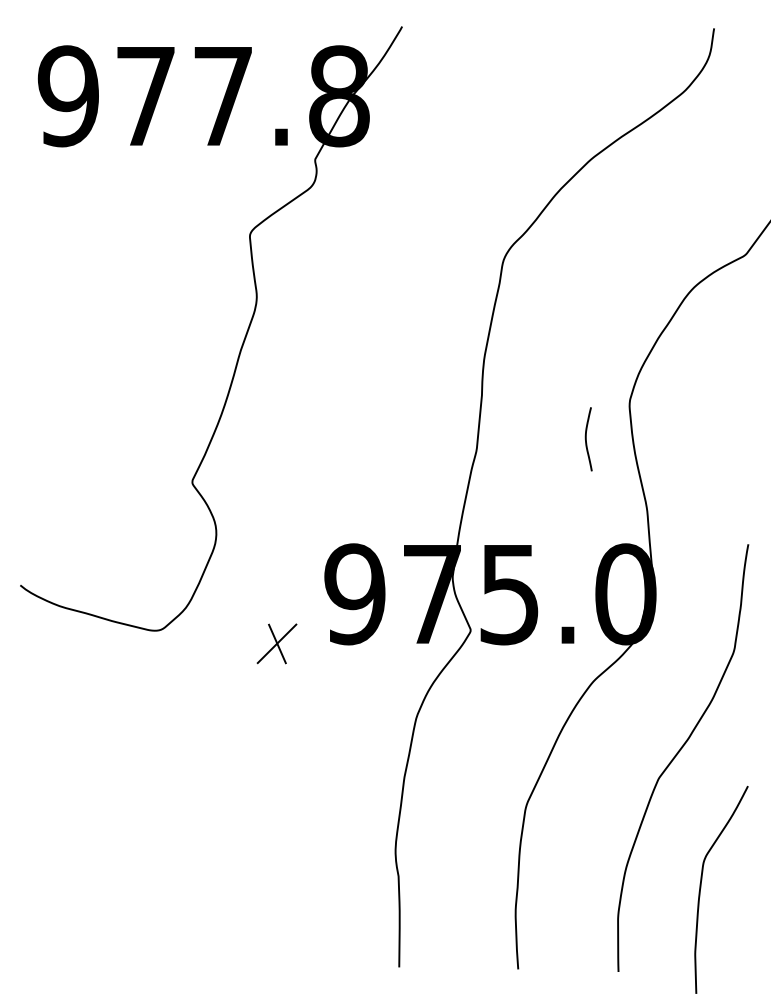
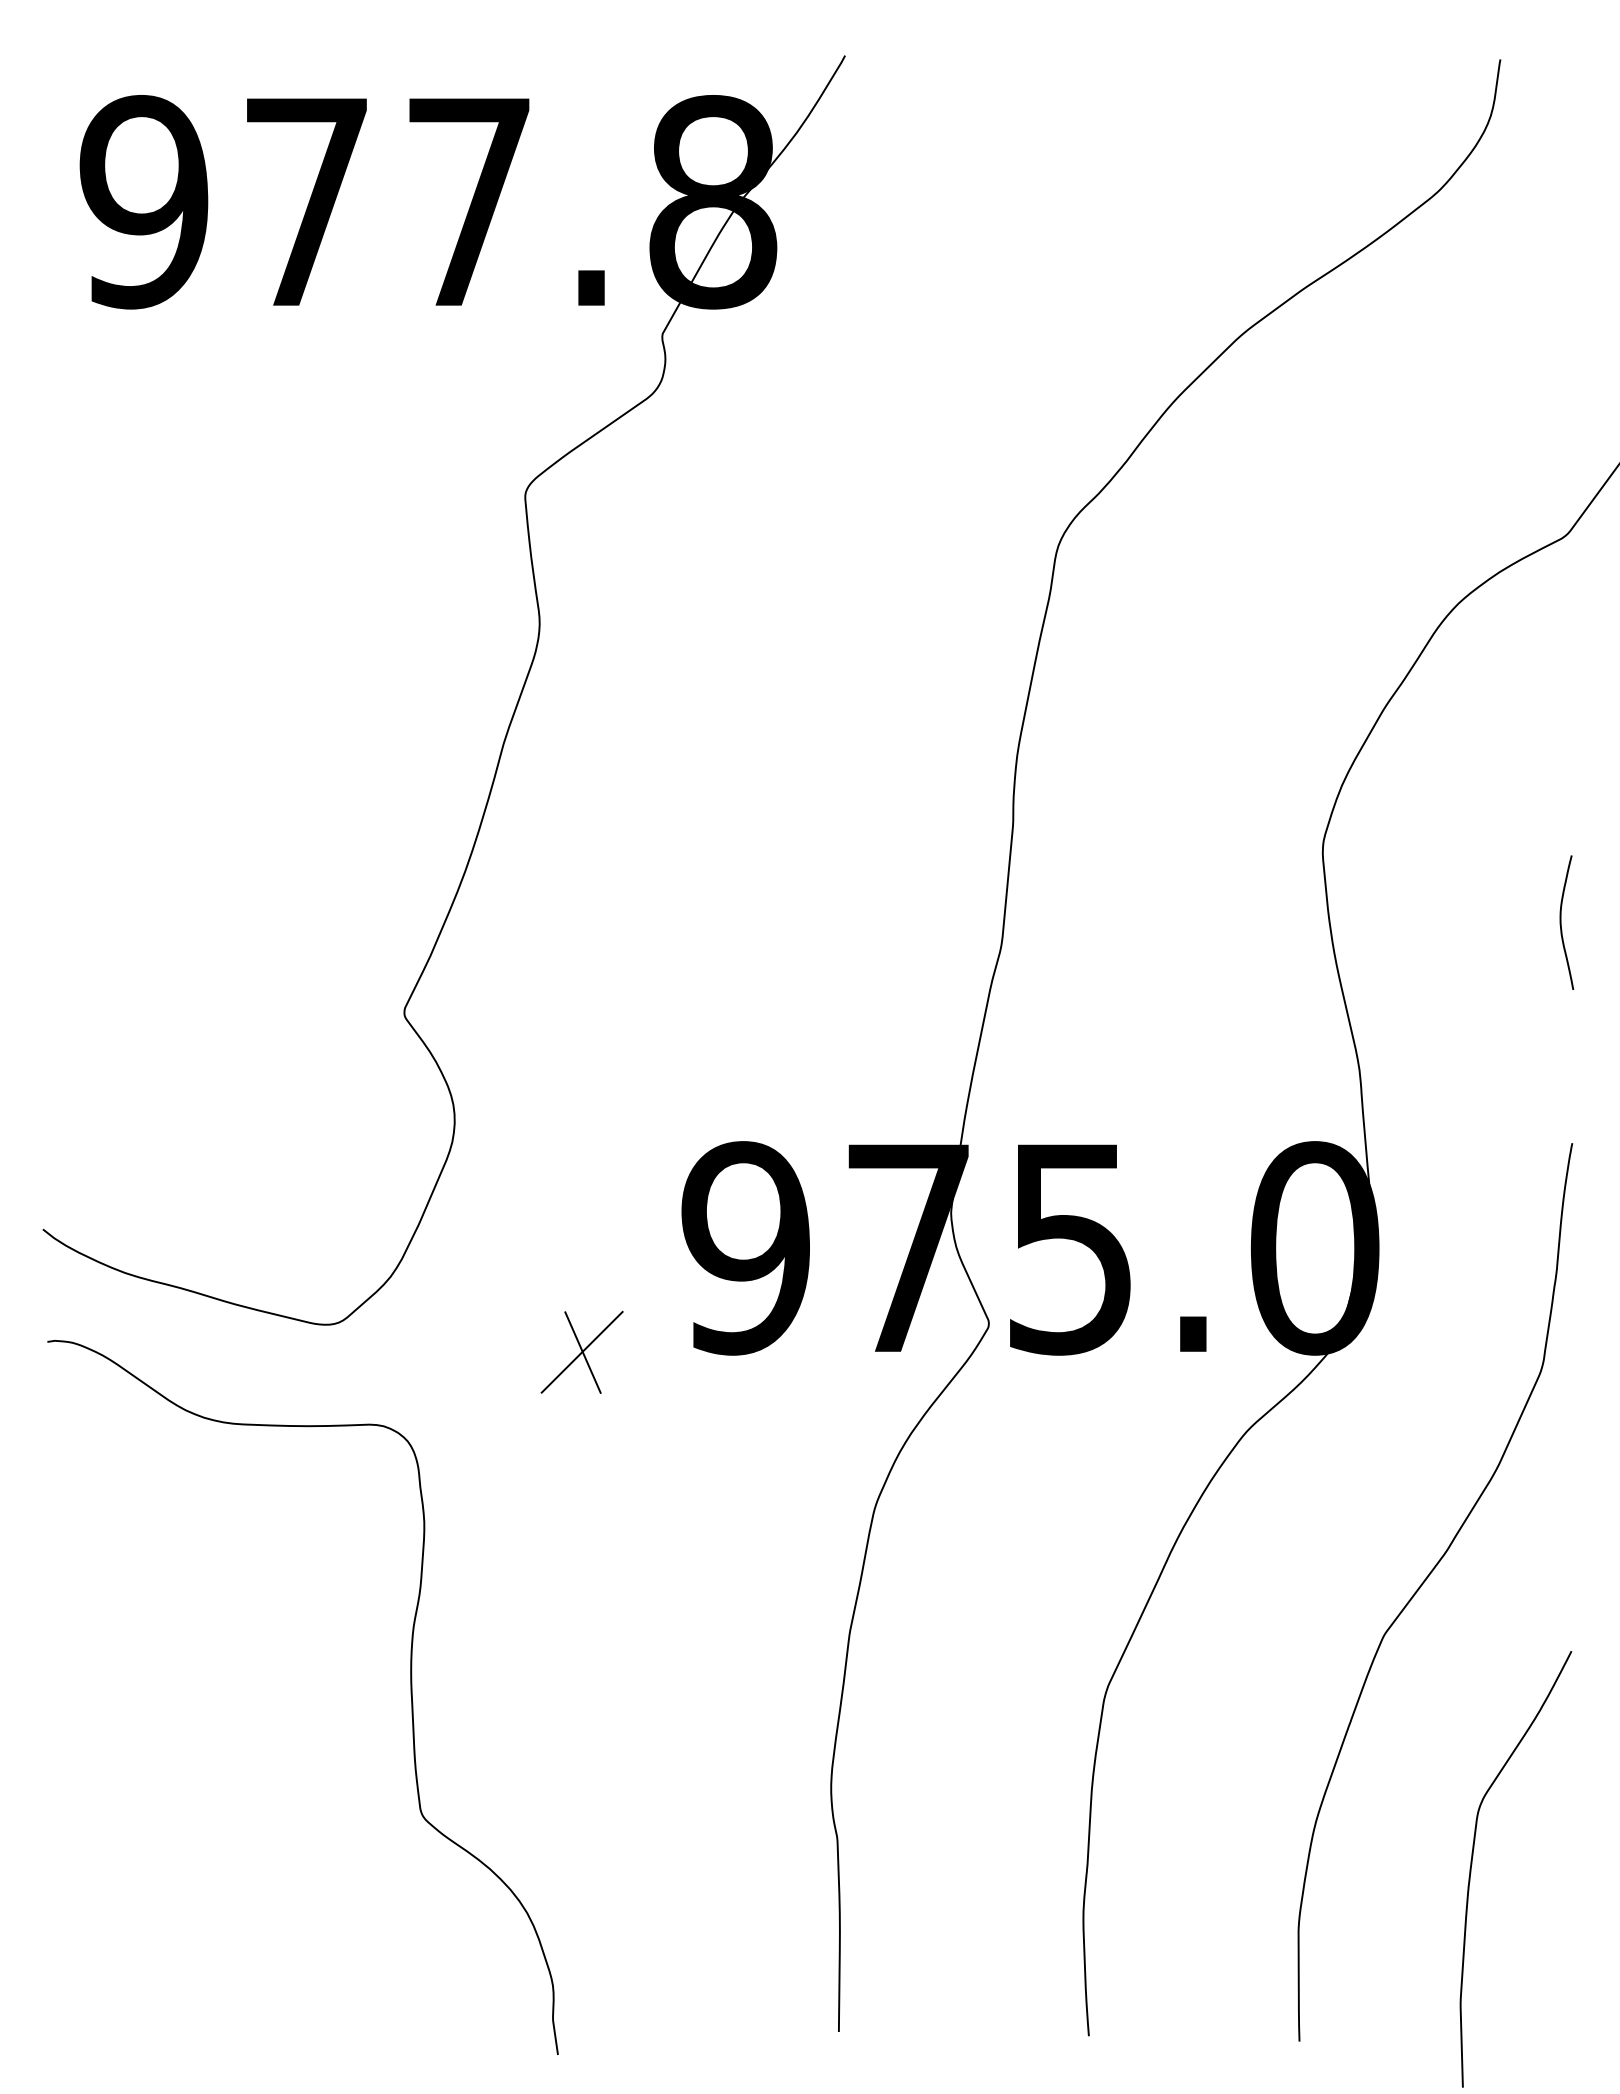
curve: (586, 439) -> (1562, 923), moved
curve: (194, 804) -> (408, 1689), added

